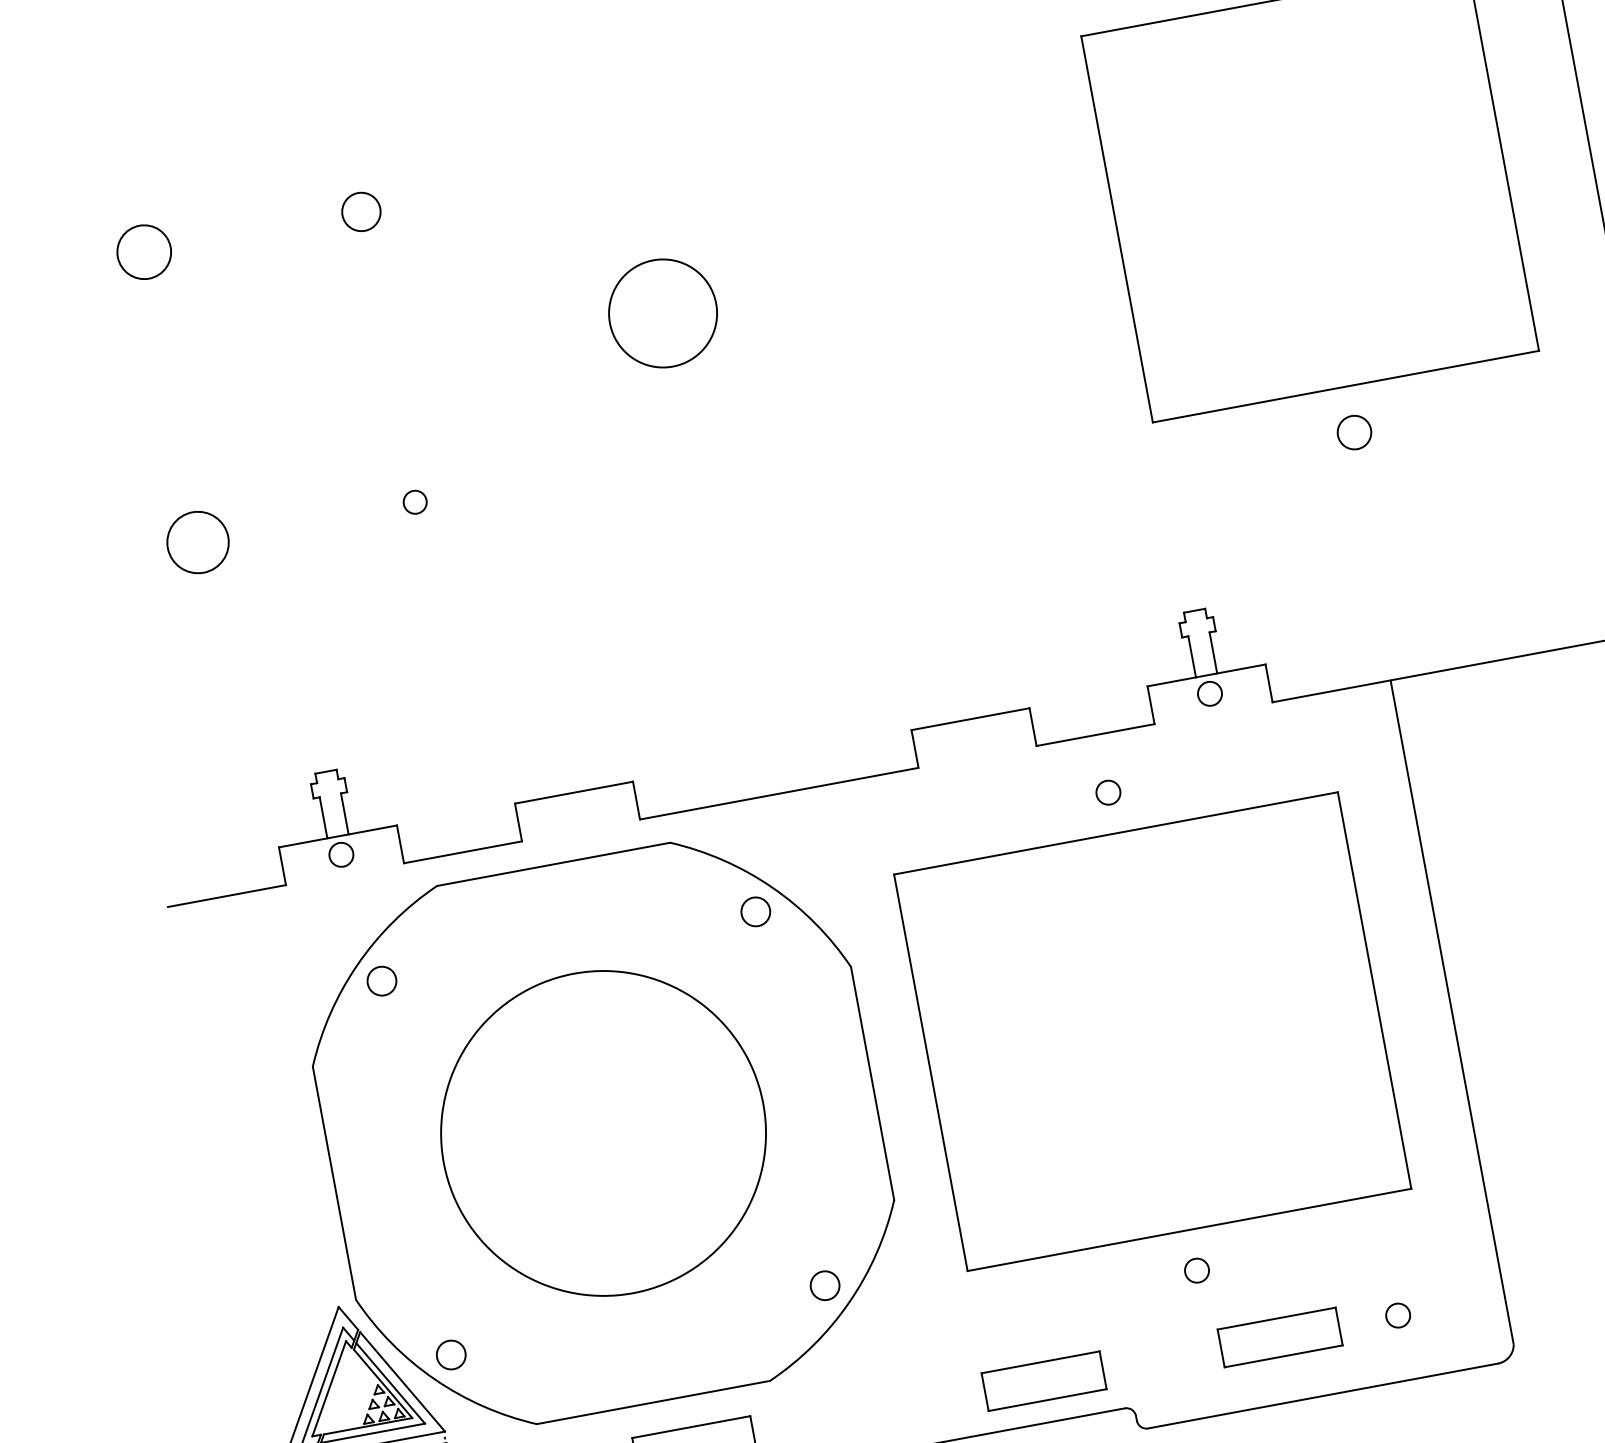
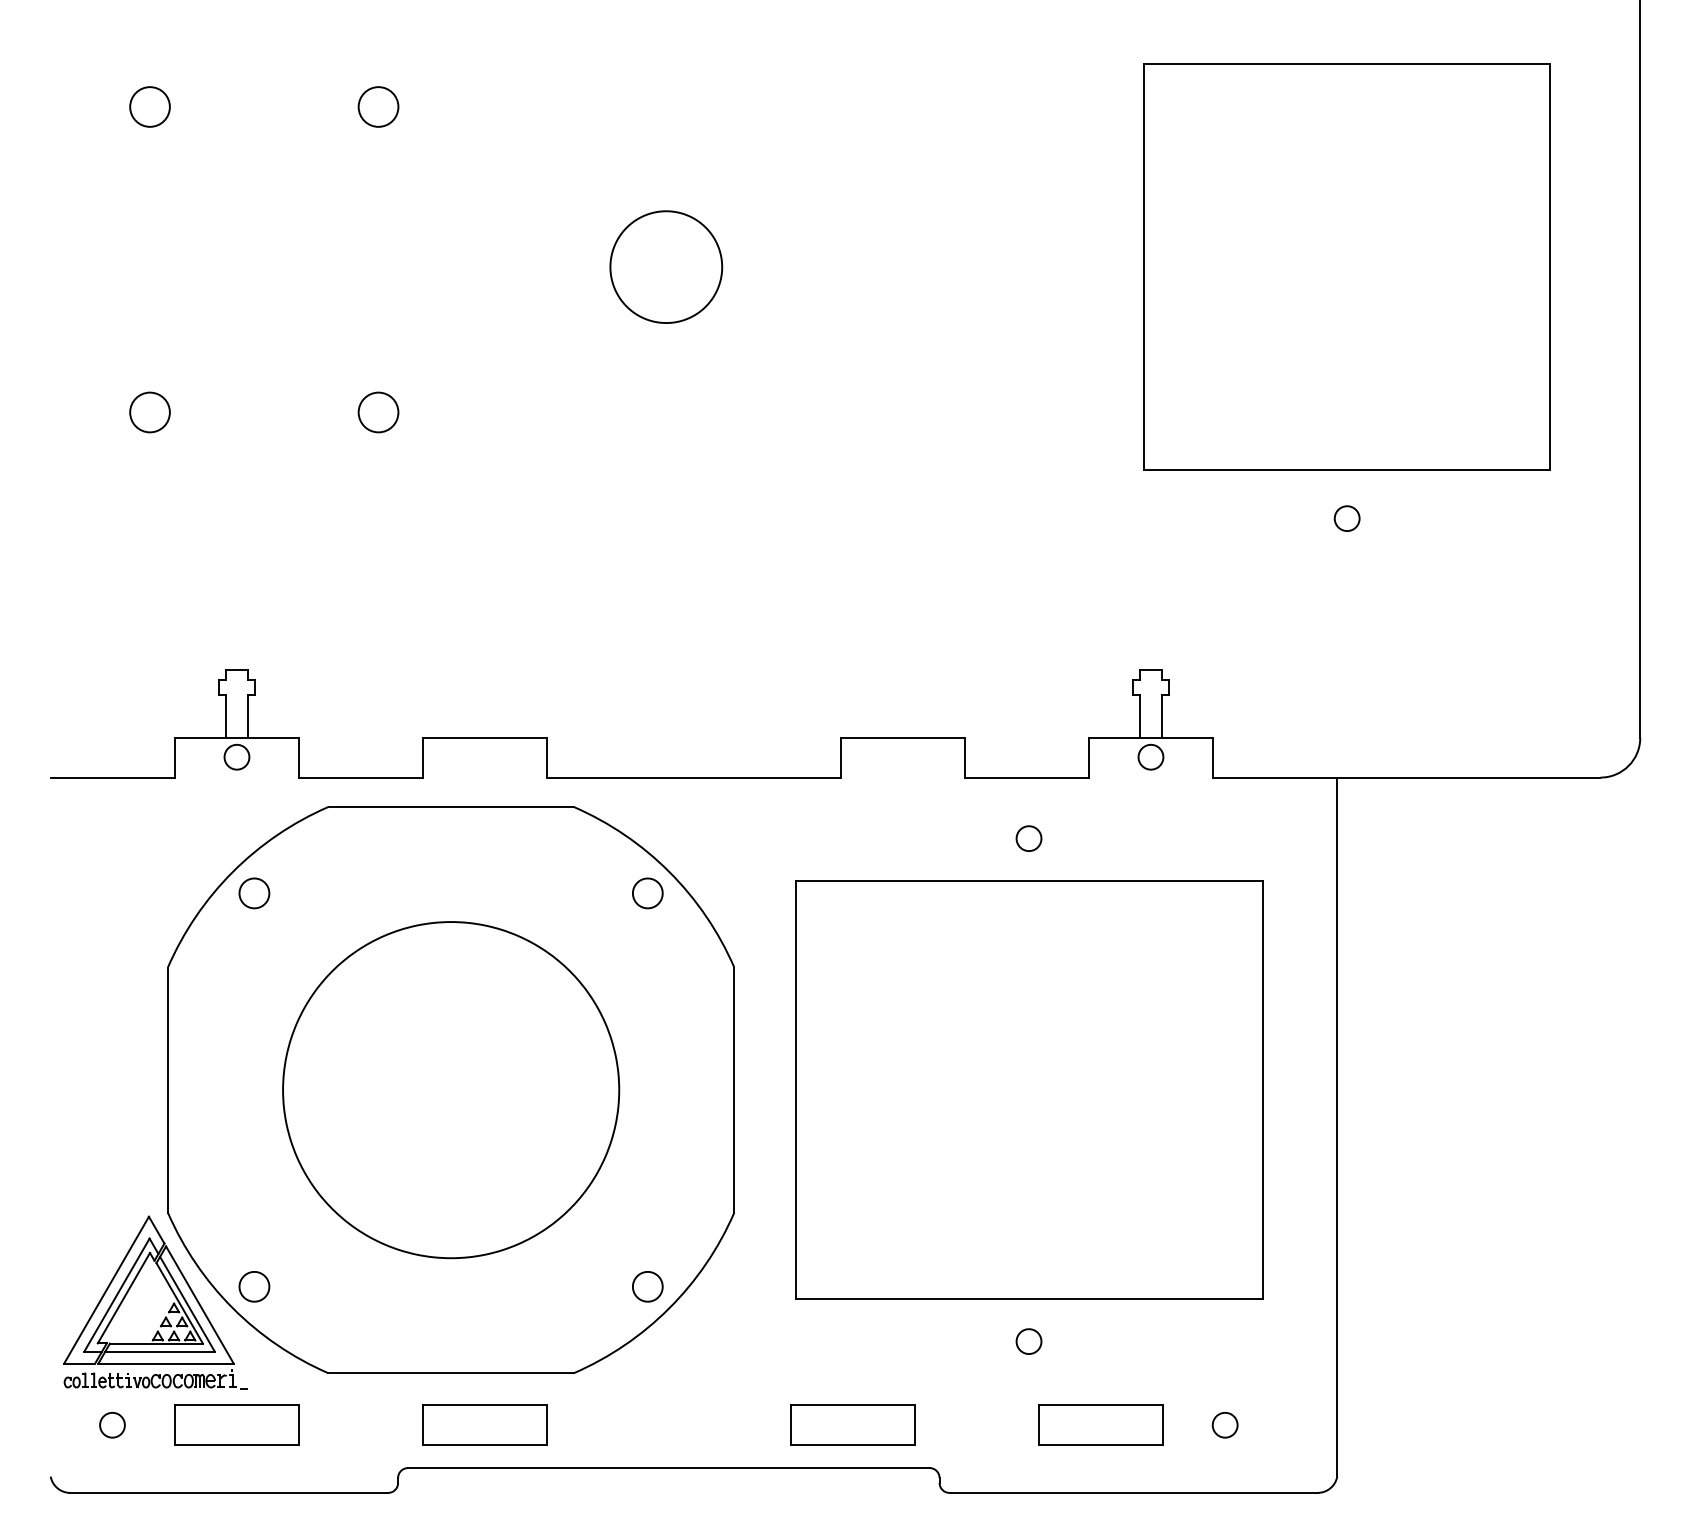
circle: (143, 251) -> (149, 106), size x0.71
circle: (1353, 432) -> (1346, 518), size x0.71
circle: (415, 502) -> (378, 412), size x1.67
circle: (197, 542) -> (149, 412), size x0.62

